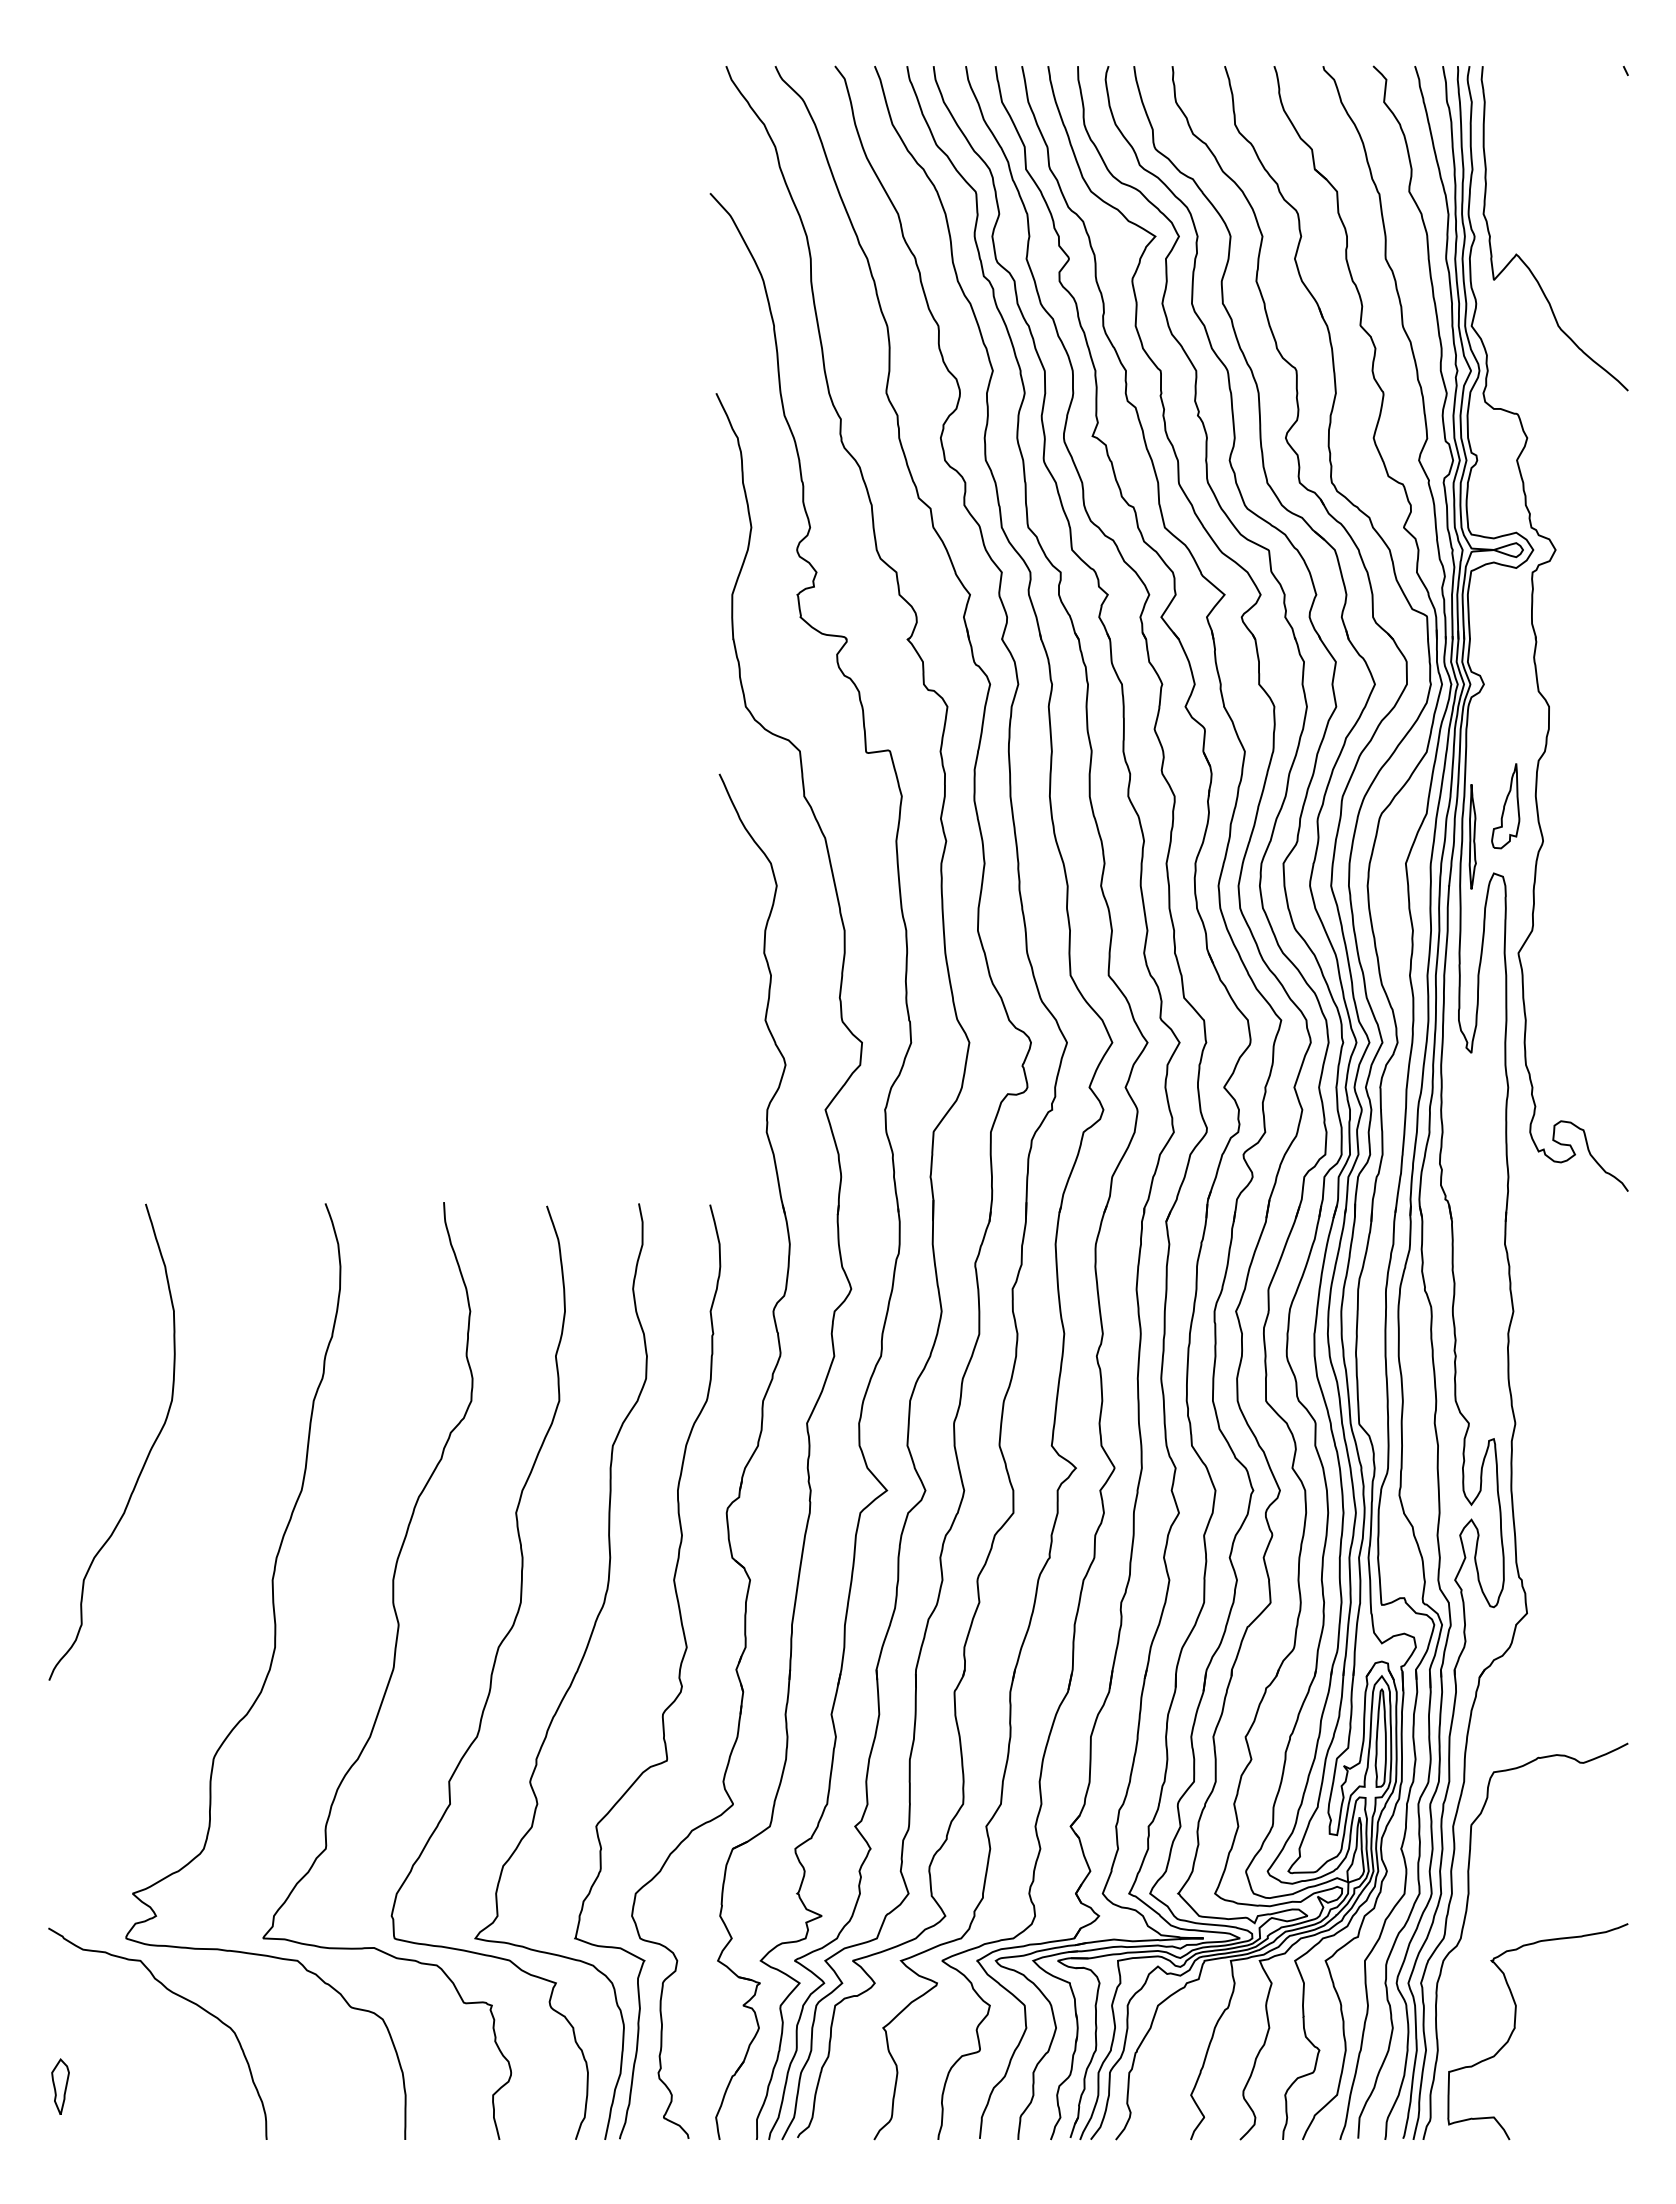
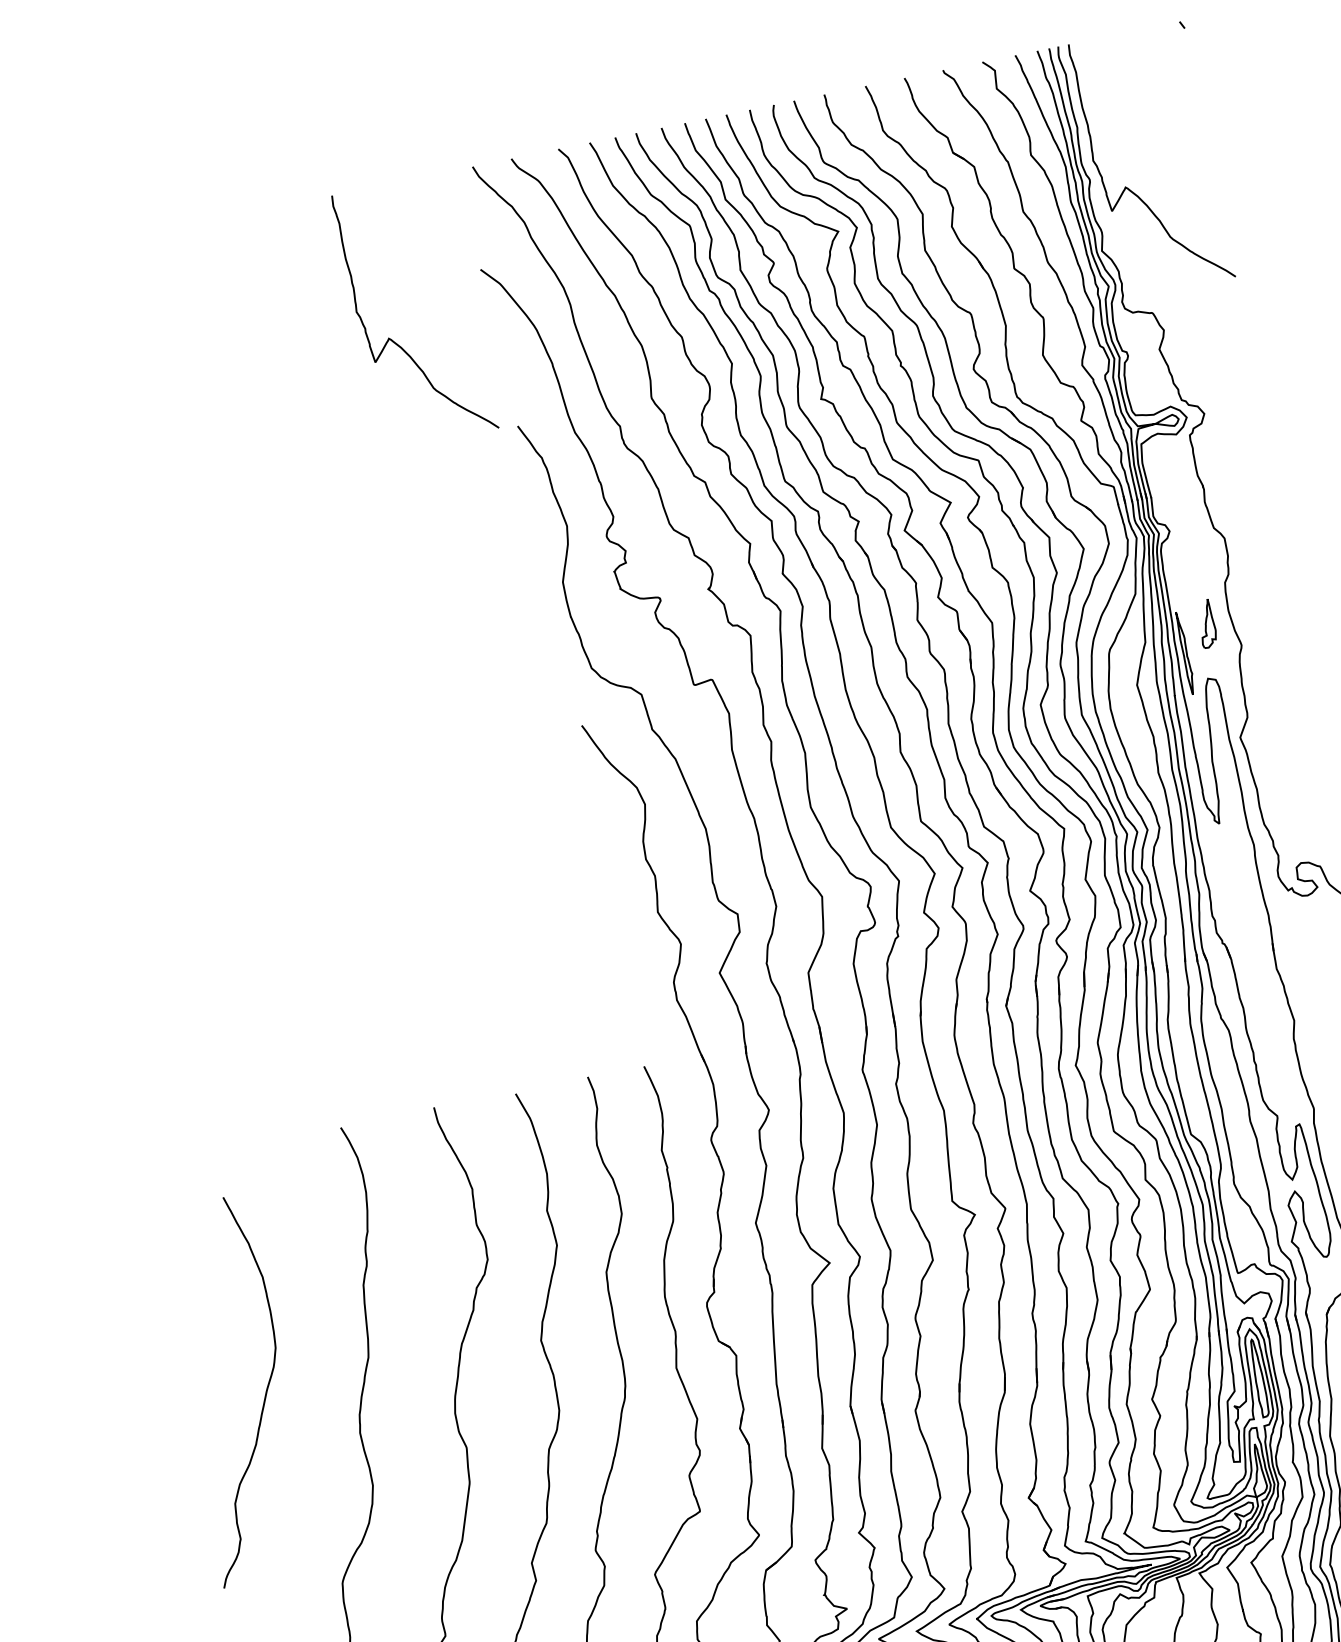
curve: (587, 259) -> (394, 341), added
part: (1505, 806) -> (1206, 624), size x0.7
curve: (147, 1454) -> (265, 1394), moved

